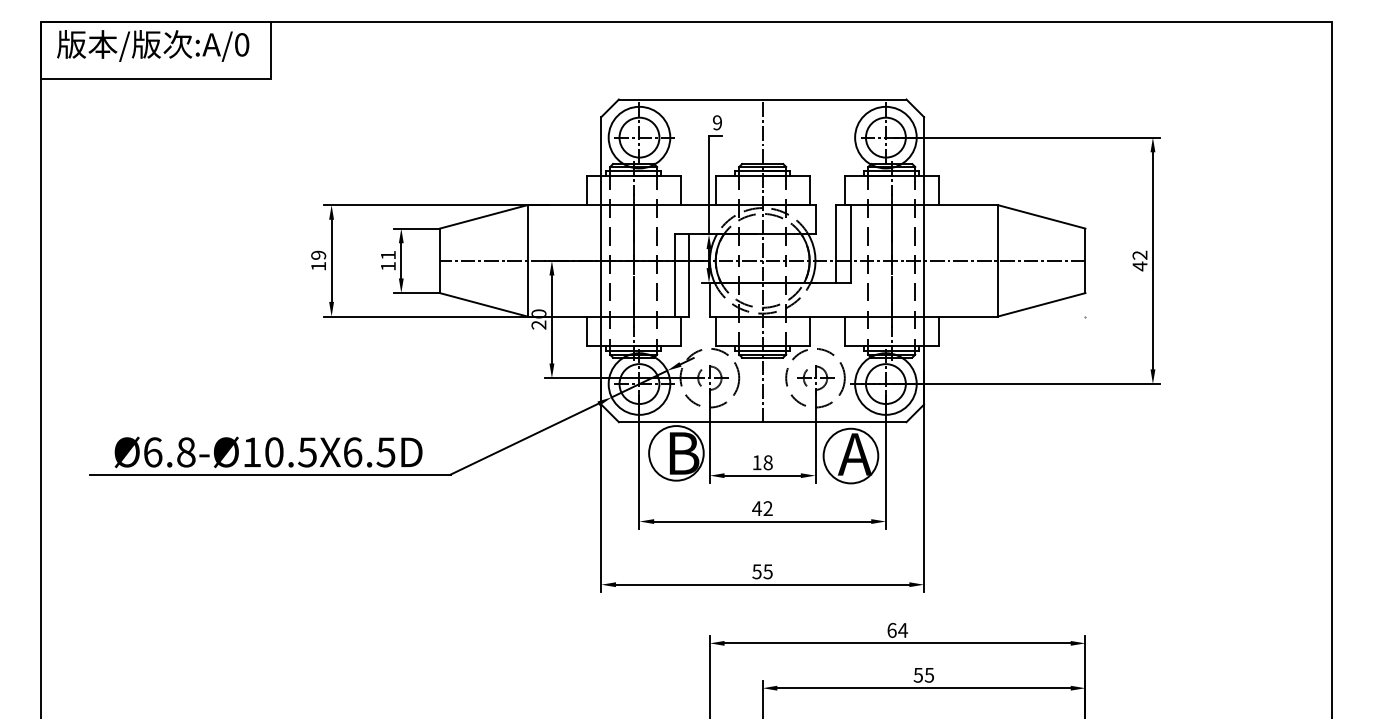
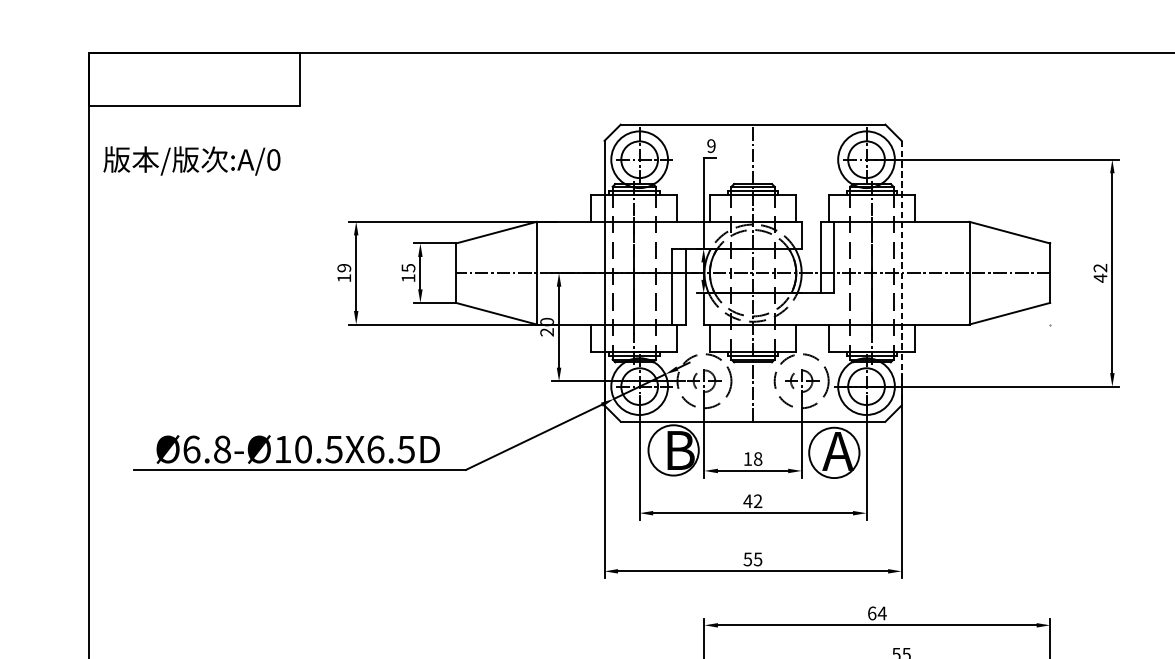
text: (153, 45) -> (192, 160), moved
text: (388, 254) -> (408, 267), 11 -> 15
line: (924, 260) -> (902, 272), solid -> dashed

